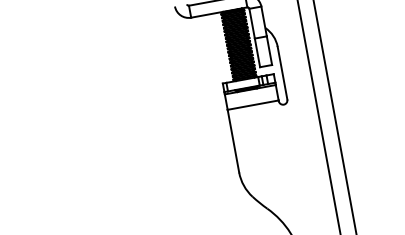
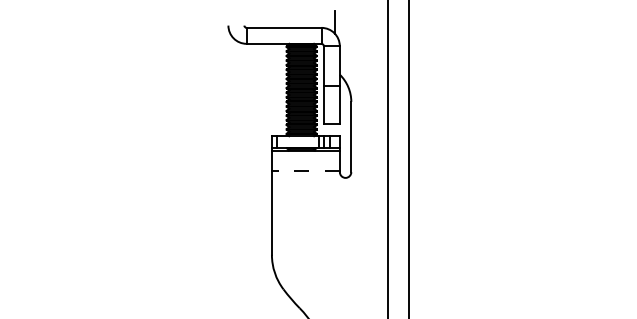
line: (252, 105) -> (305, 171), solid -> dashed

